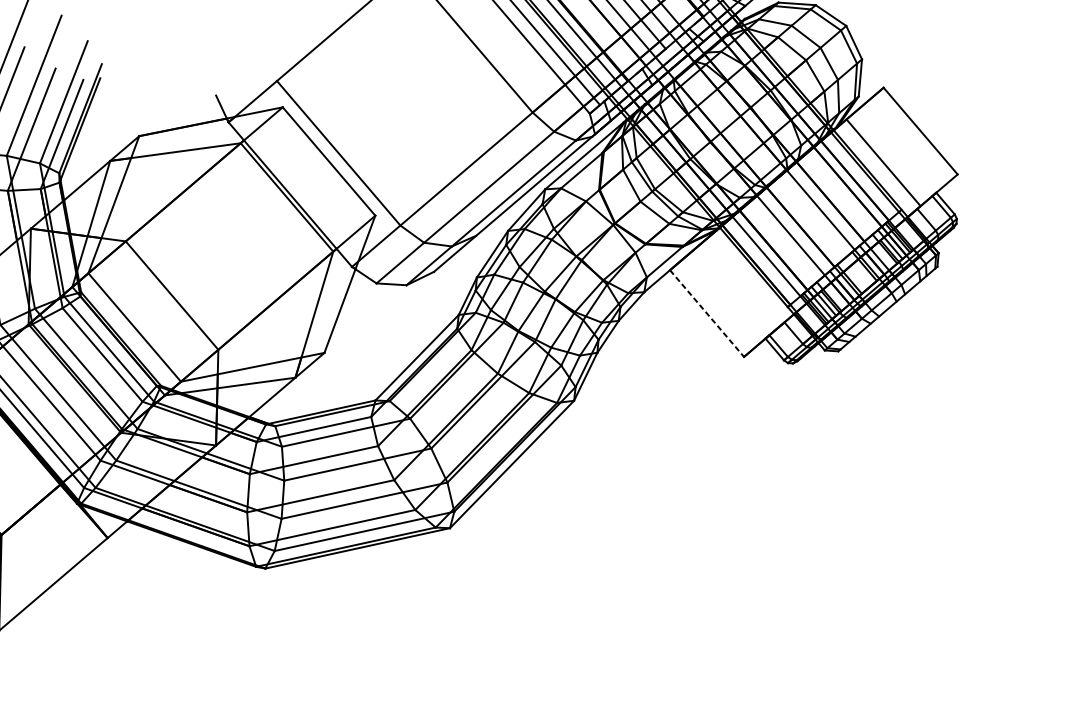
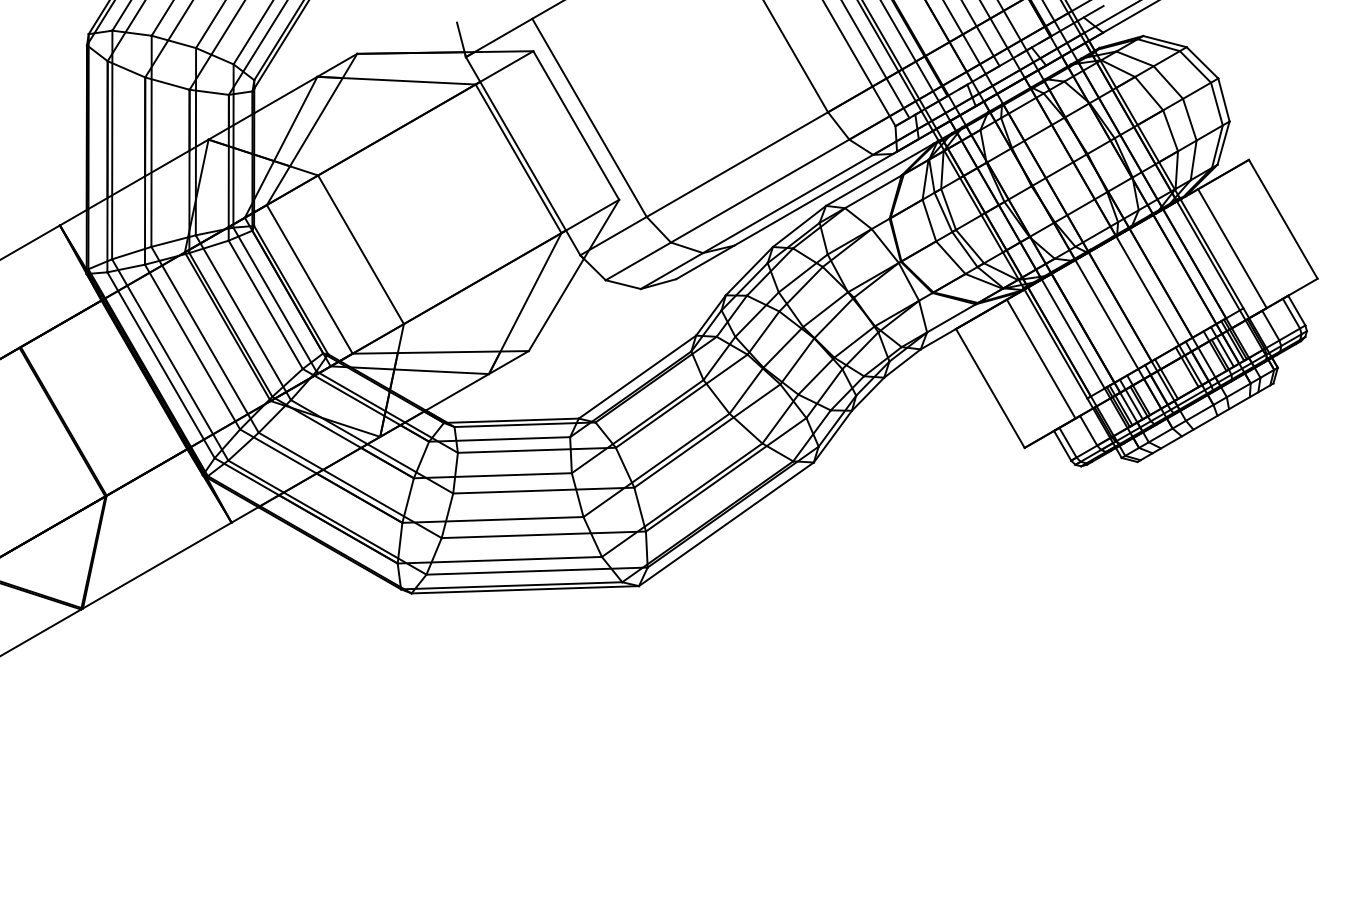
line: (743, 281) -> (1040, 358), added
line: (707, 313) -> (990, 388), dashed -> solid

